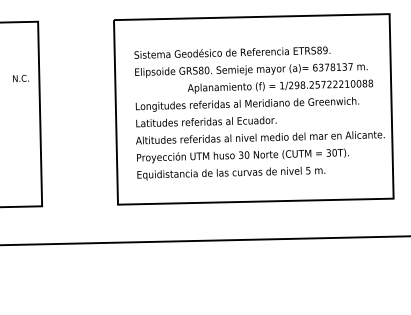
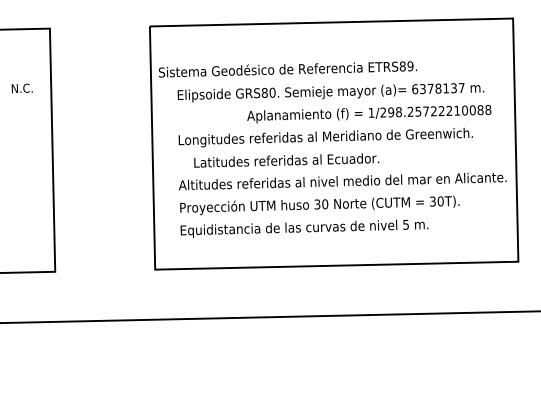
text: (232, 52) -> (288, 69), moved
text: (20, 78) -> (21, 88), moved
text: (206, 121) -> (286, 160), moved

